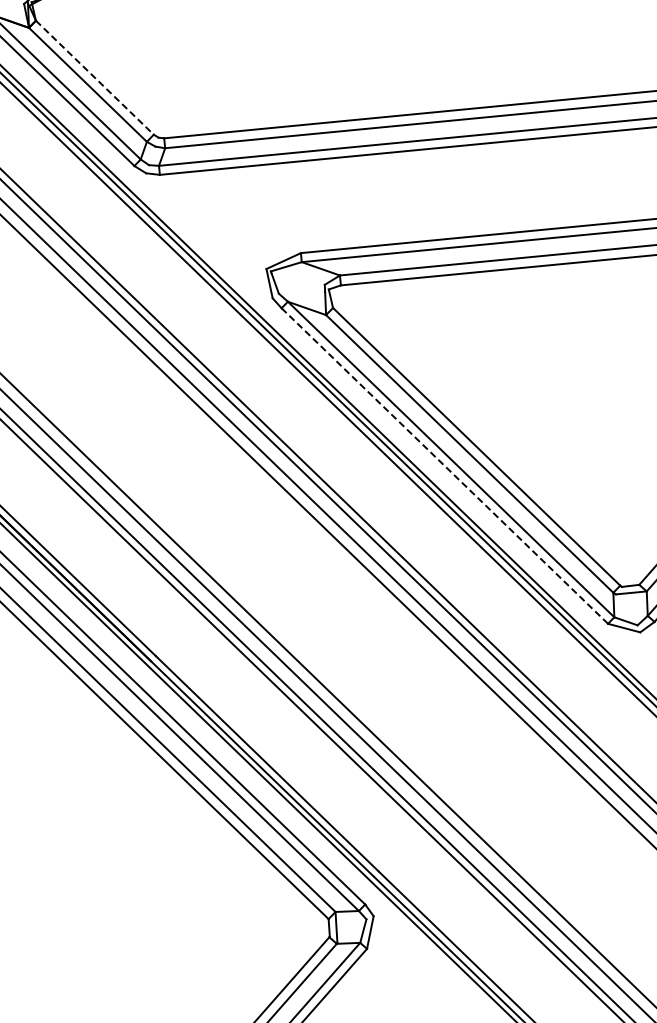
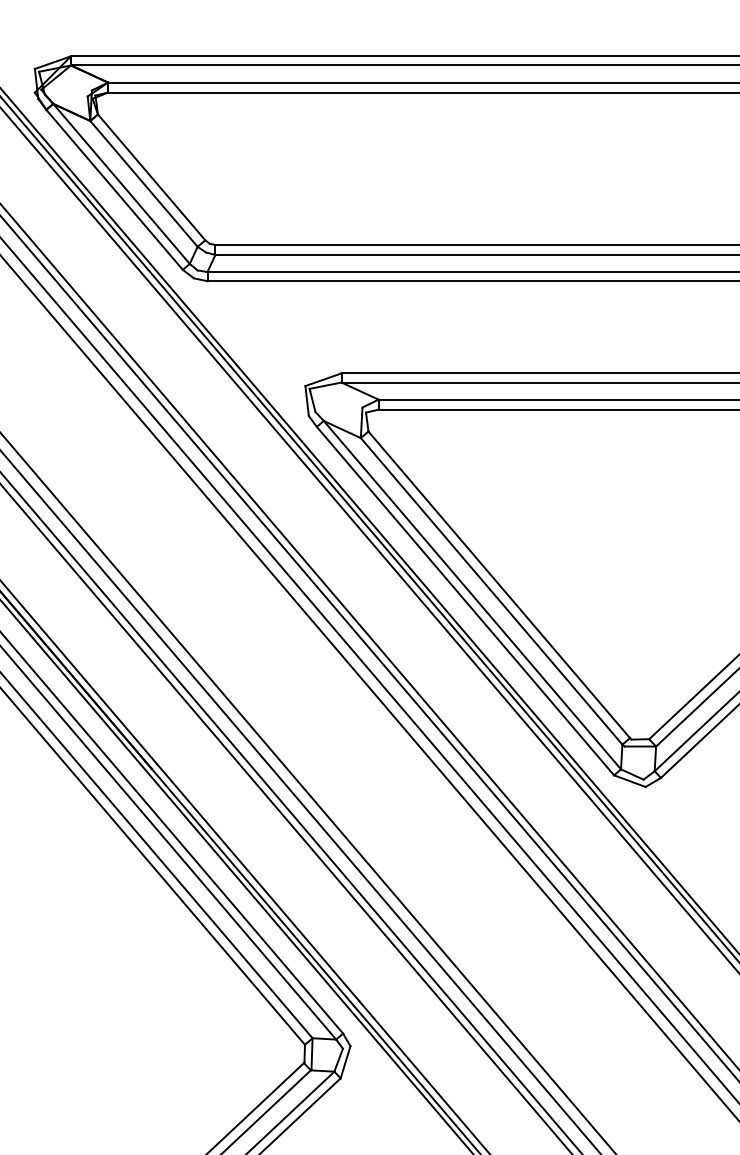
line: (94, 77) -> (151, 177), dashed -> solid
line: (444, 466) -> (465, 601), dashed -> solid

